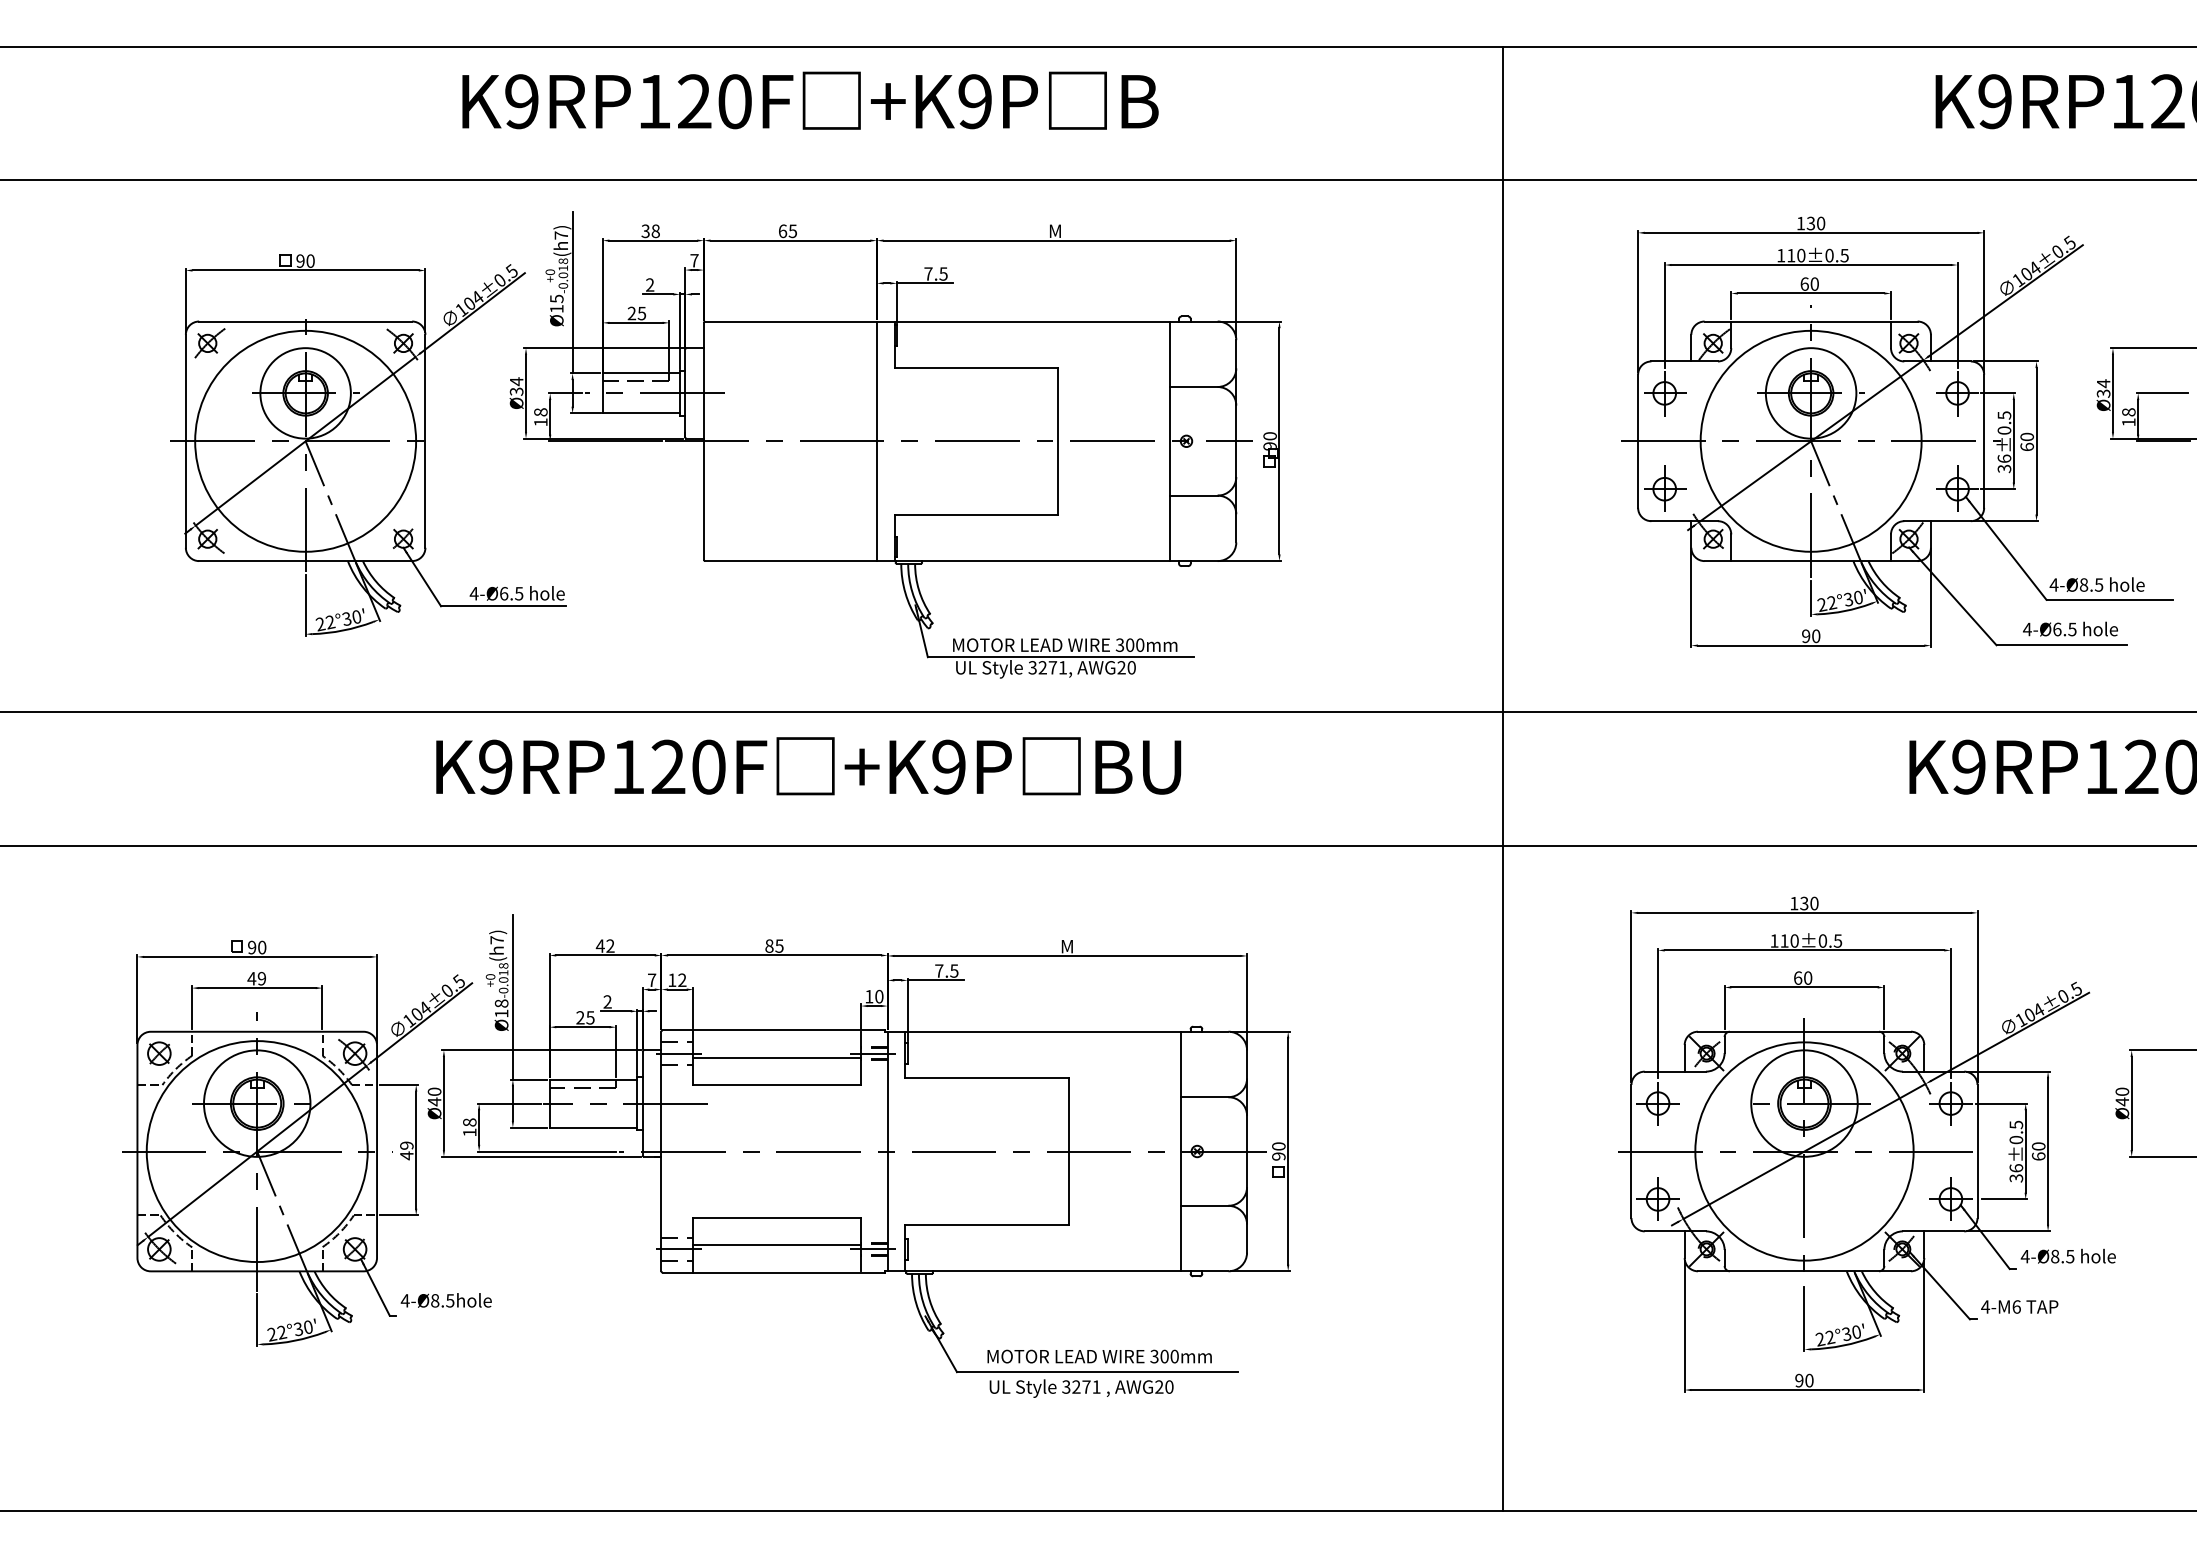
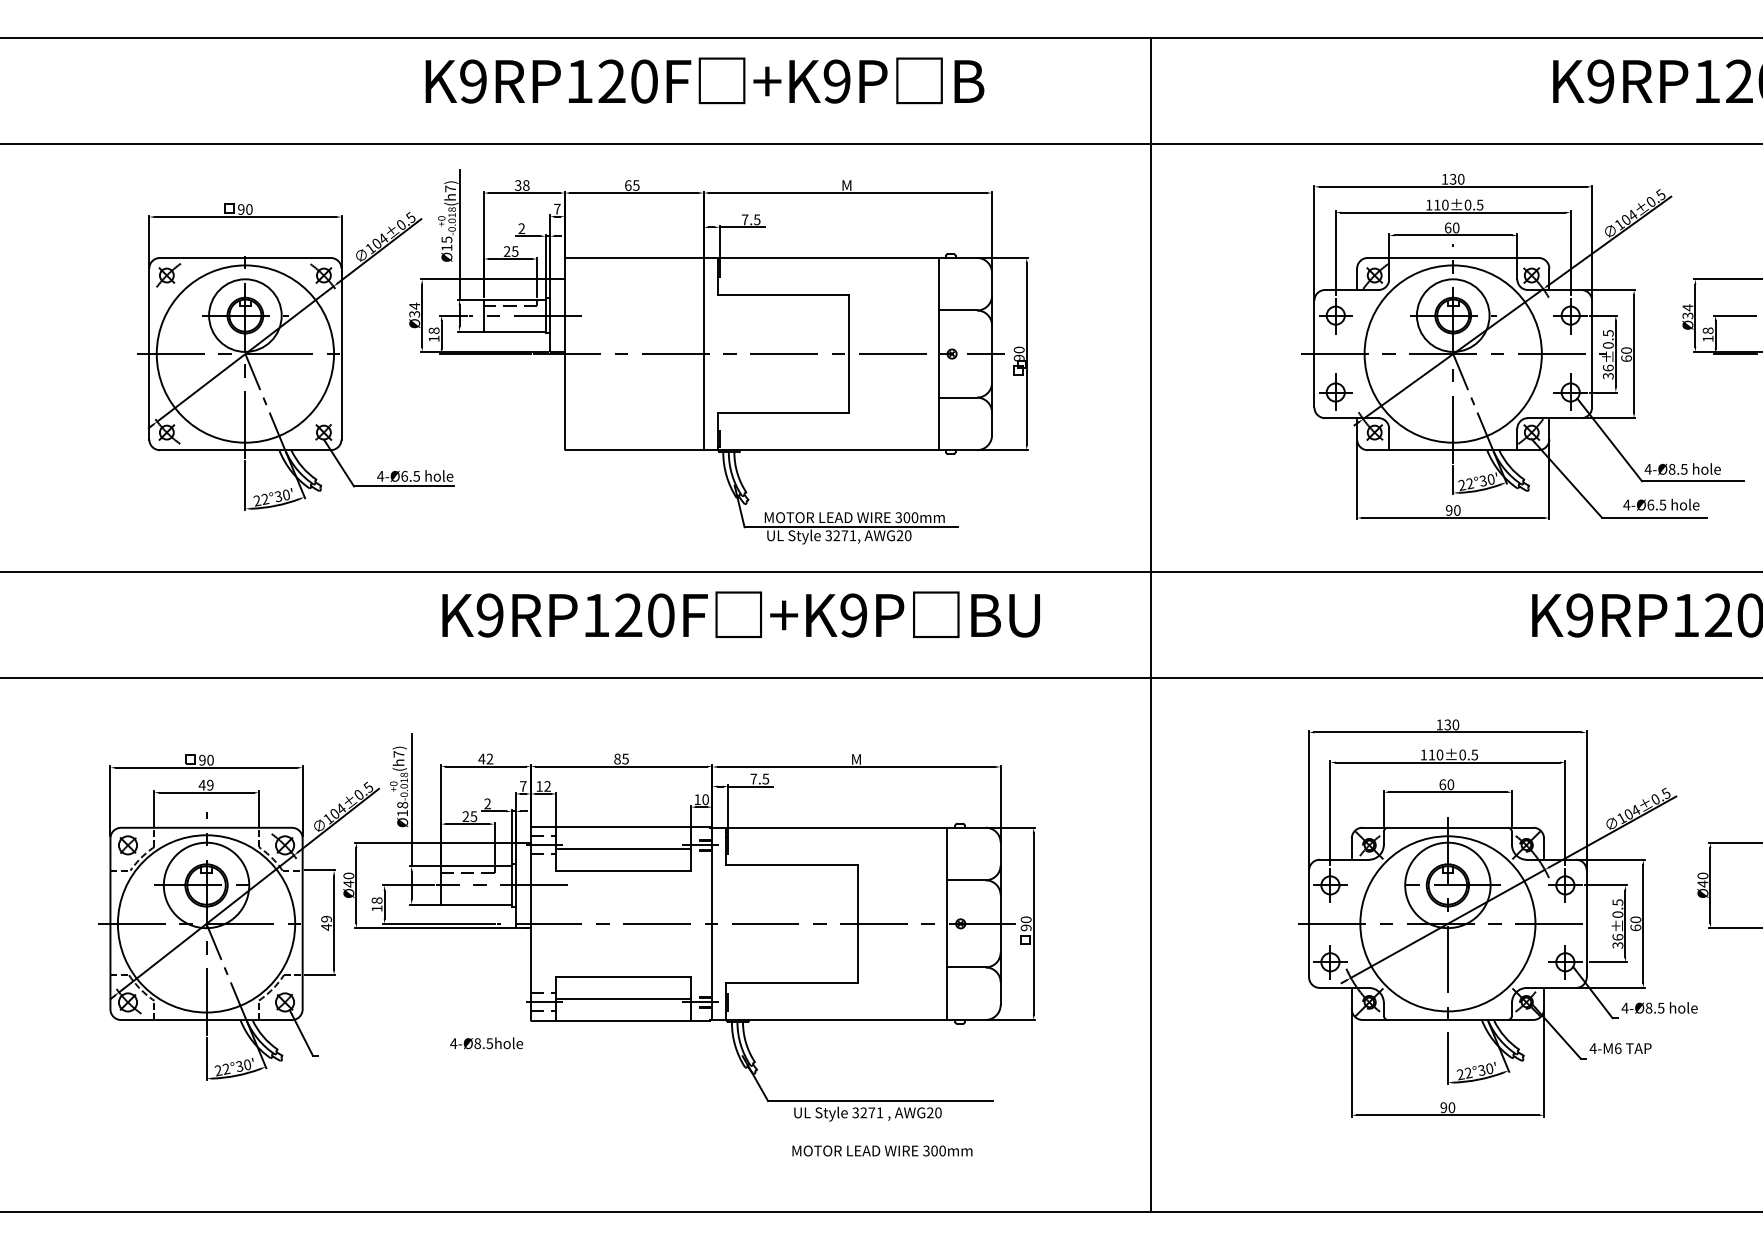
text: (810, 100) -> (704, 80), moved
text: (808, 766) -> (741, 614), moved
line: (1503, 778) -> (1151, 624), moved
text: (445, 1300) -> (485, 1043), moved
text: (1099, 1356) -> (882, 1150), moved

